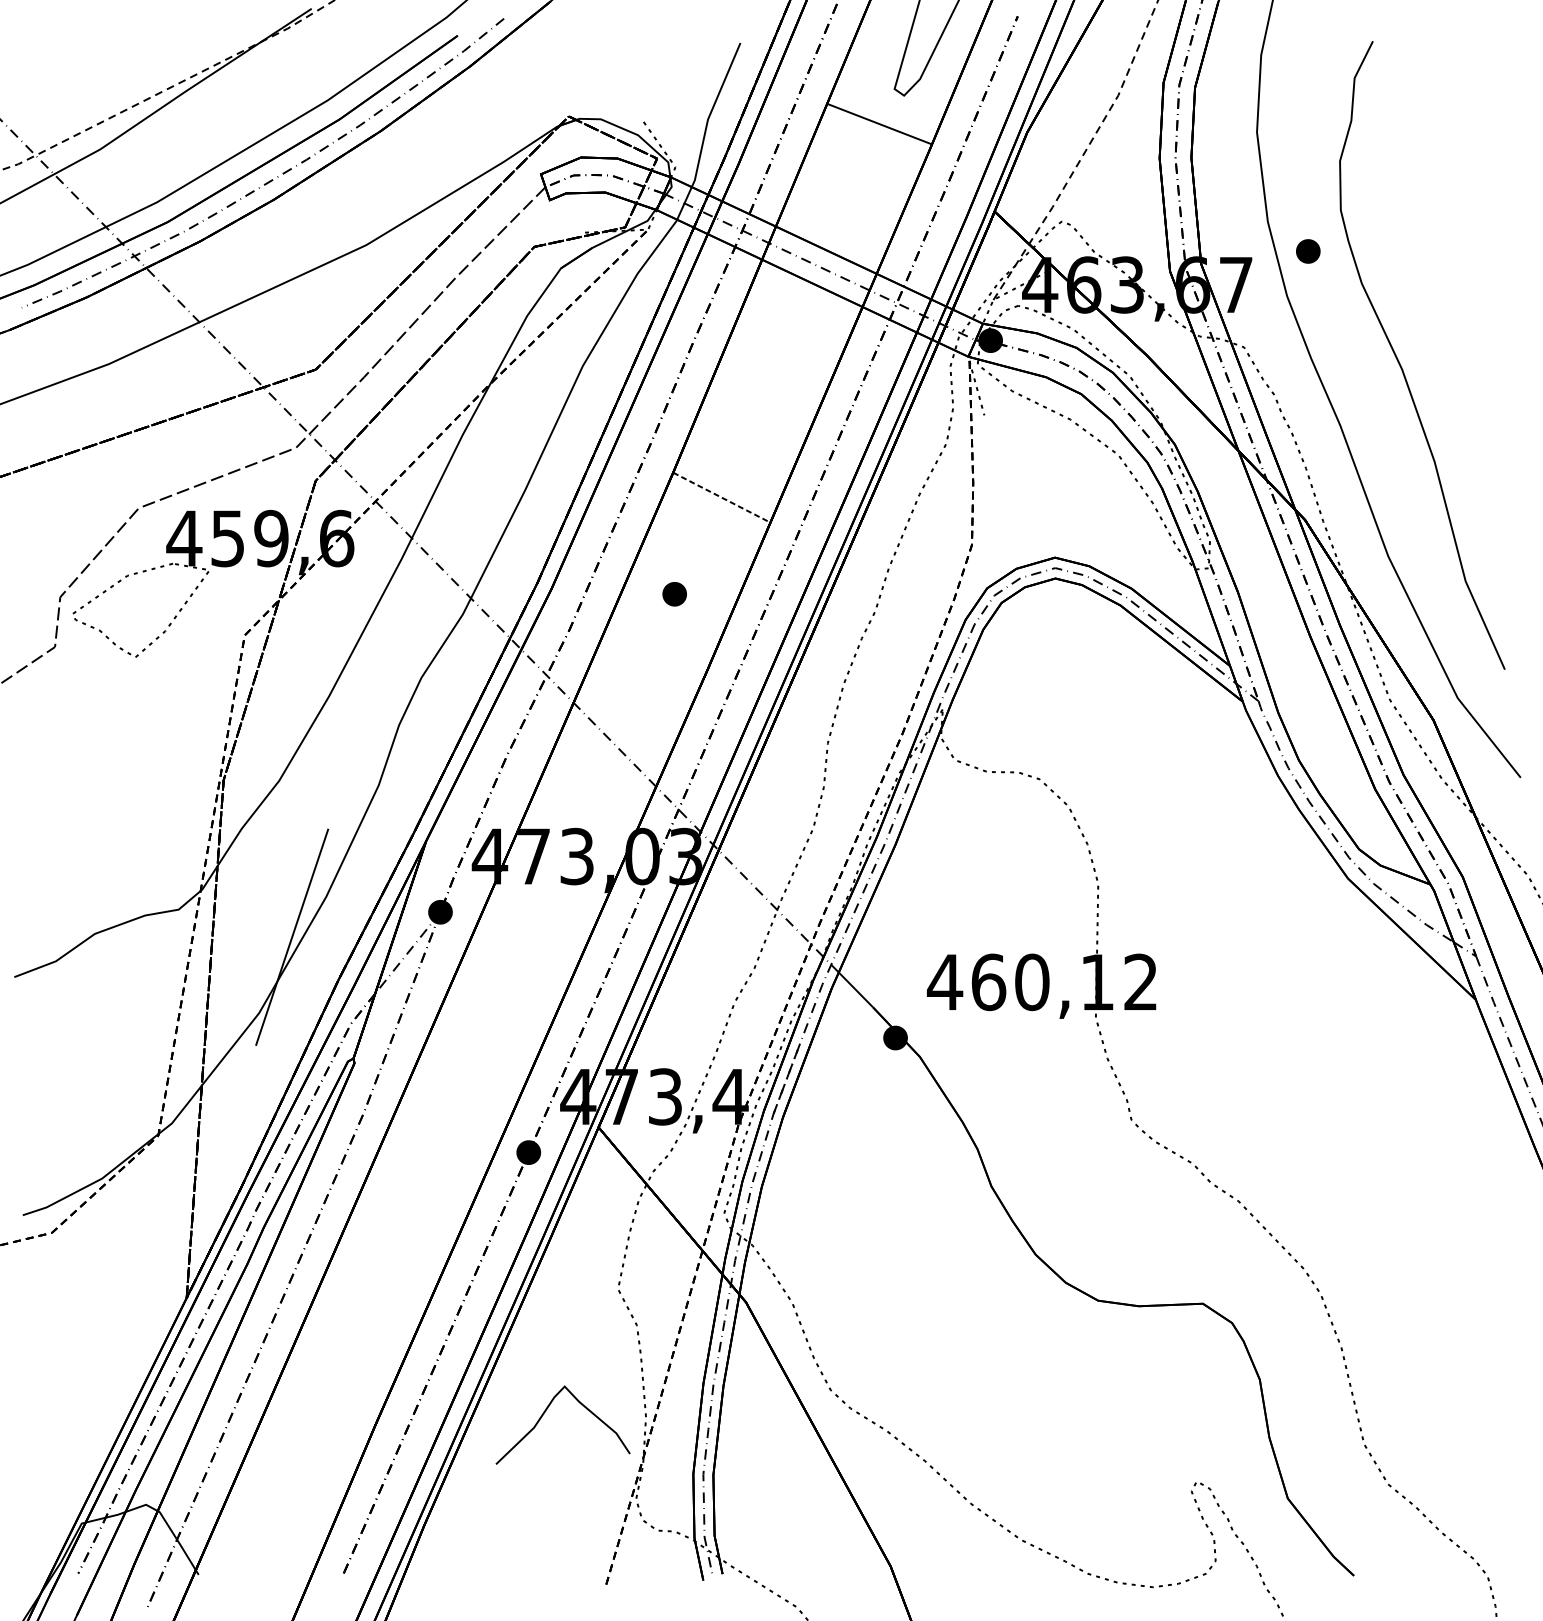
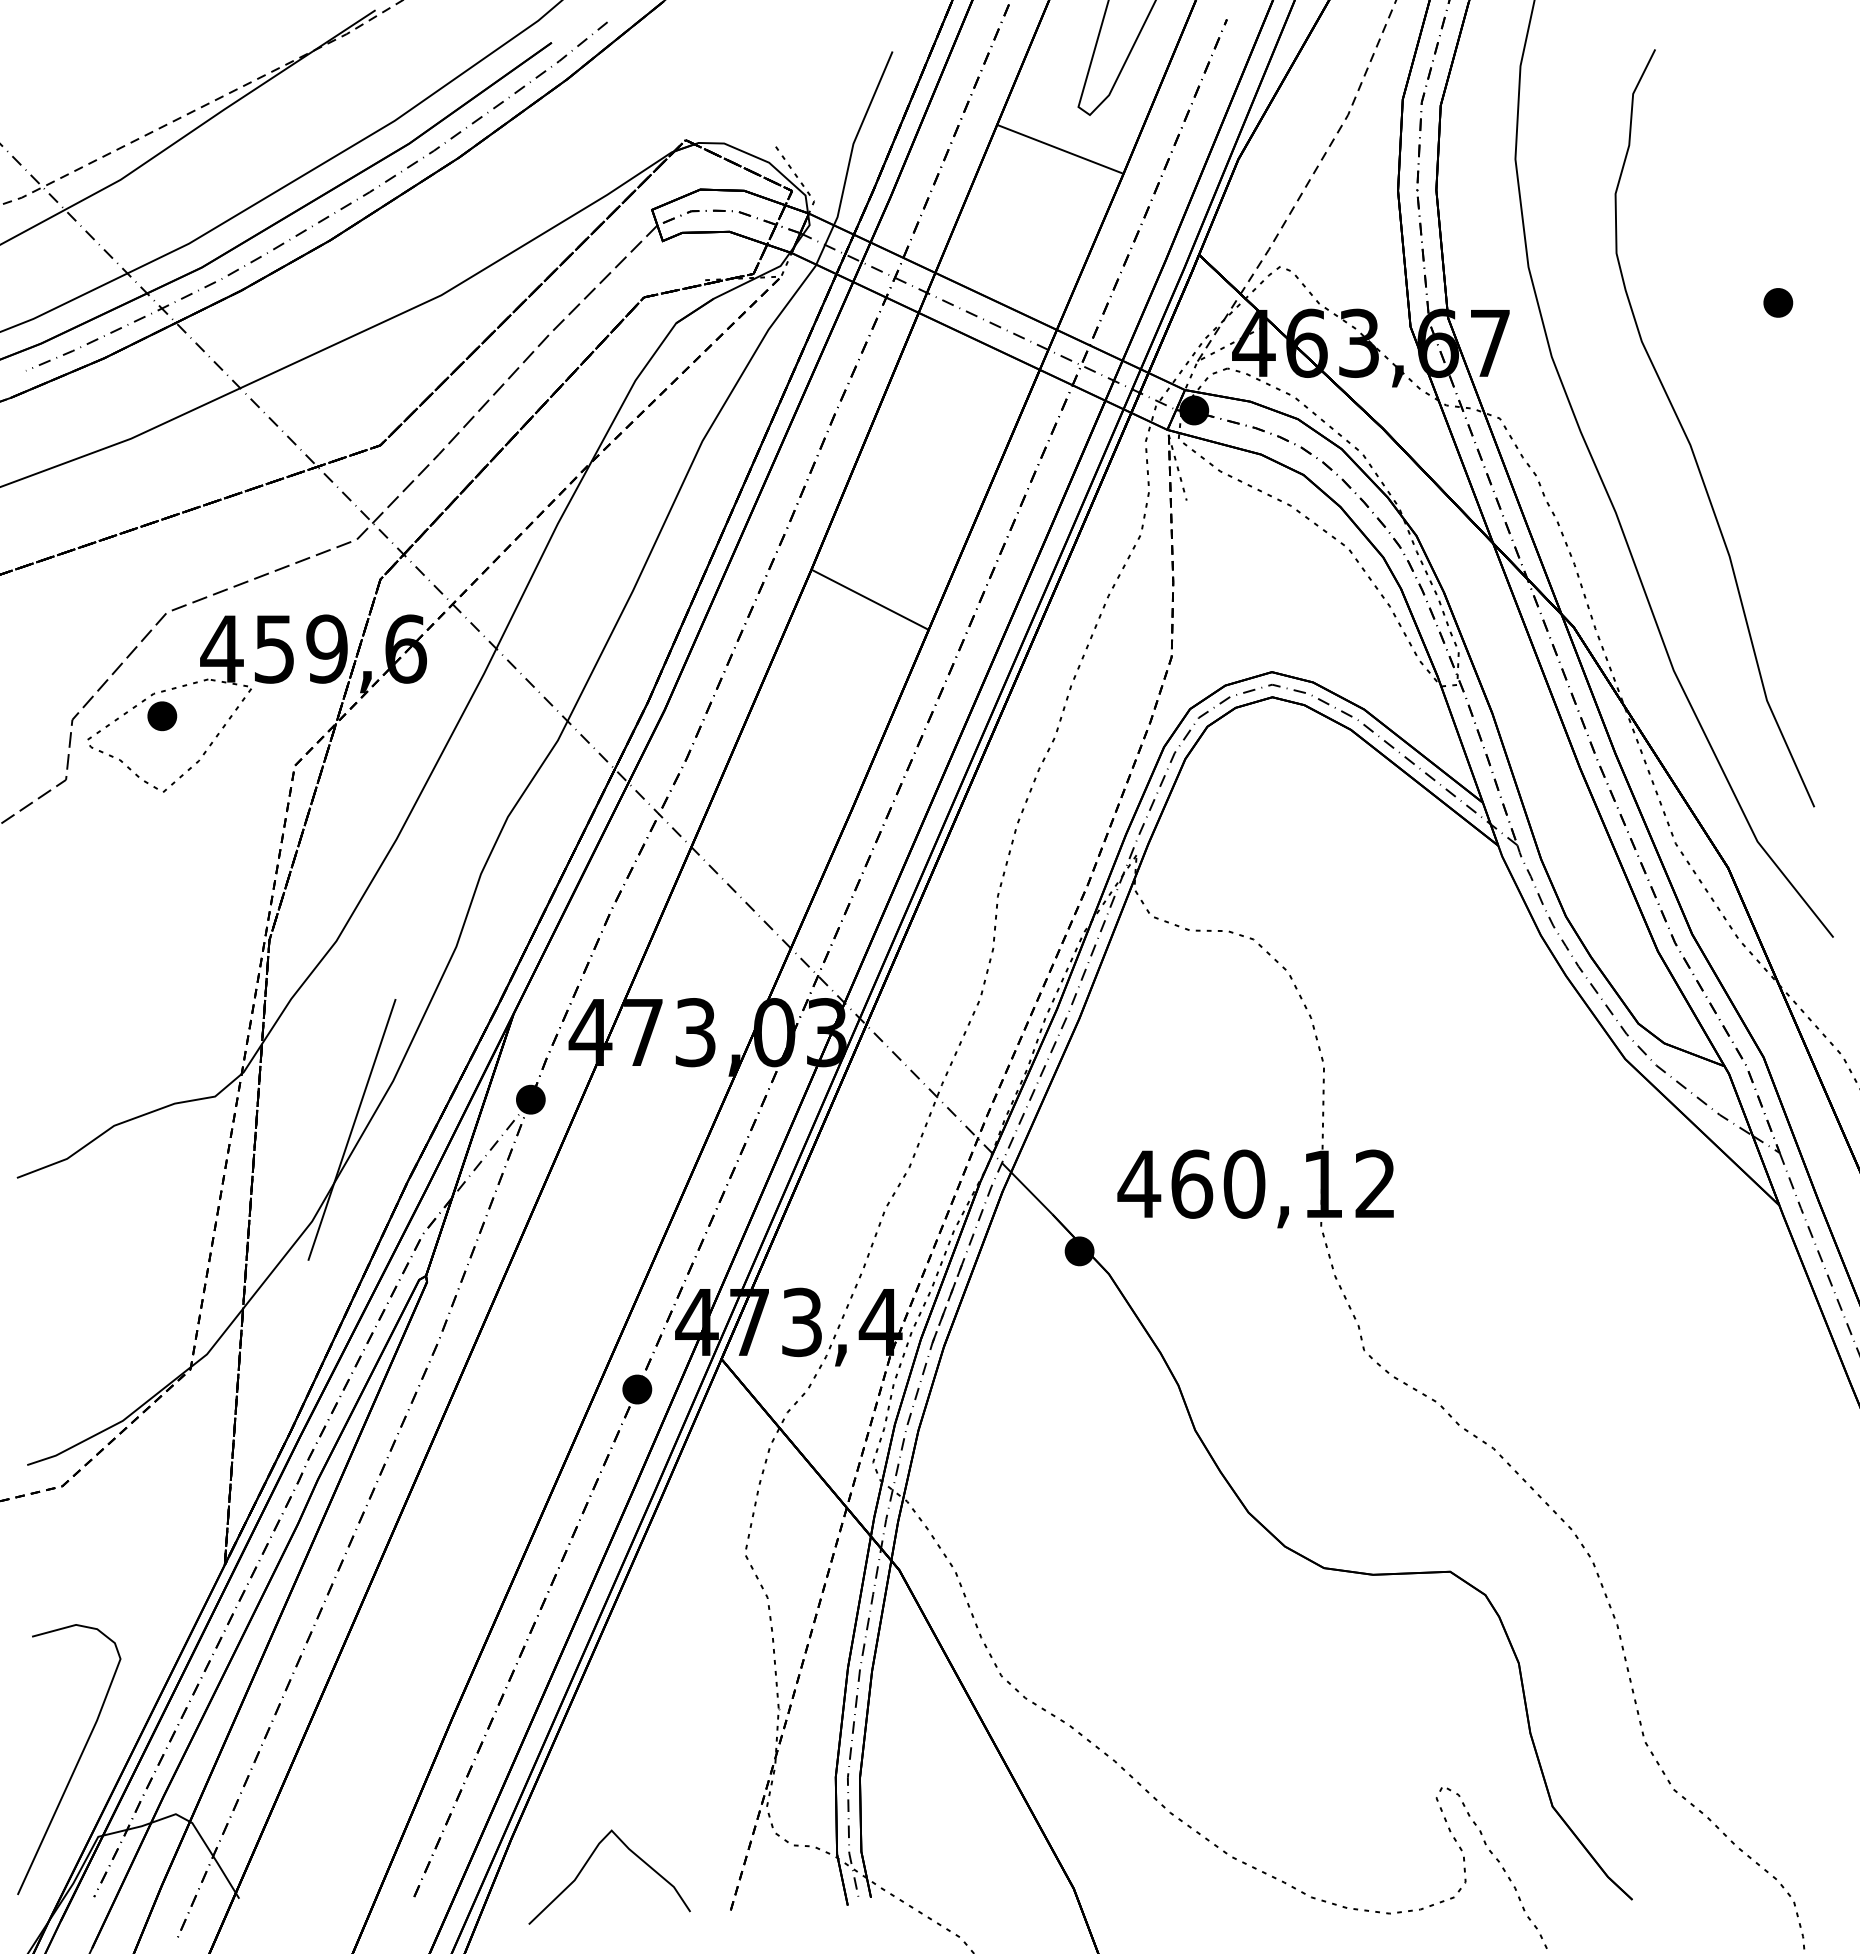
part: (1308, 251) -> (1778, 302), moved
line: (722, 497) -> (870, 599), dashed -> solid
part: (674, 594) -> (162, 716), moved
curve: (544, 1413) -> (587, 1863), moved
curve: (64, 1460) -> (77, 1760), added

